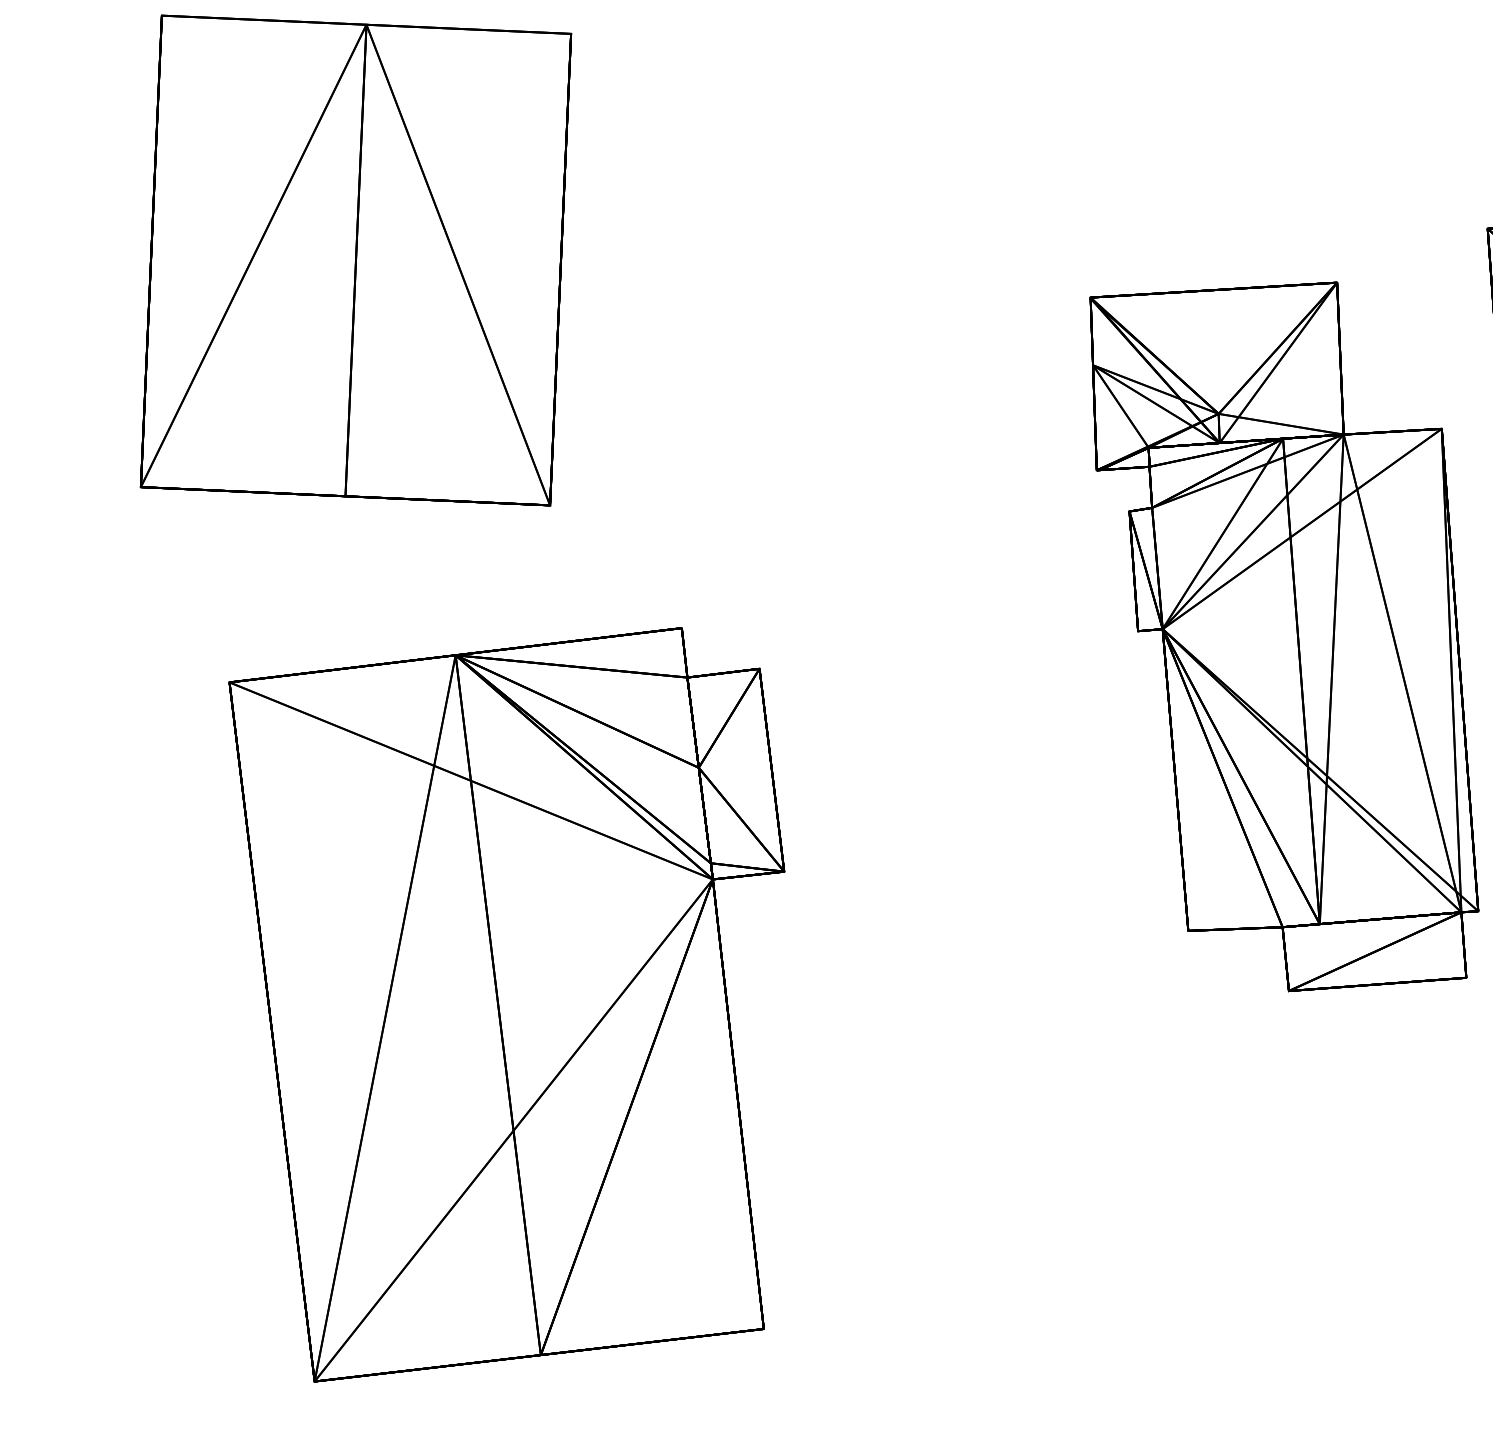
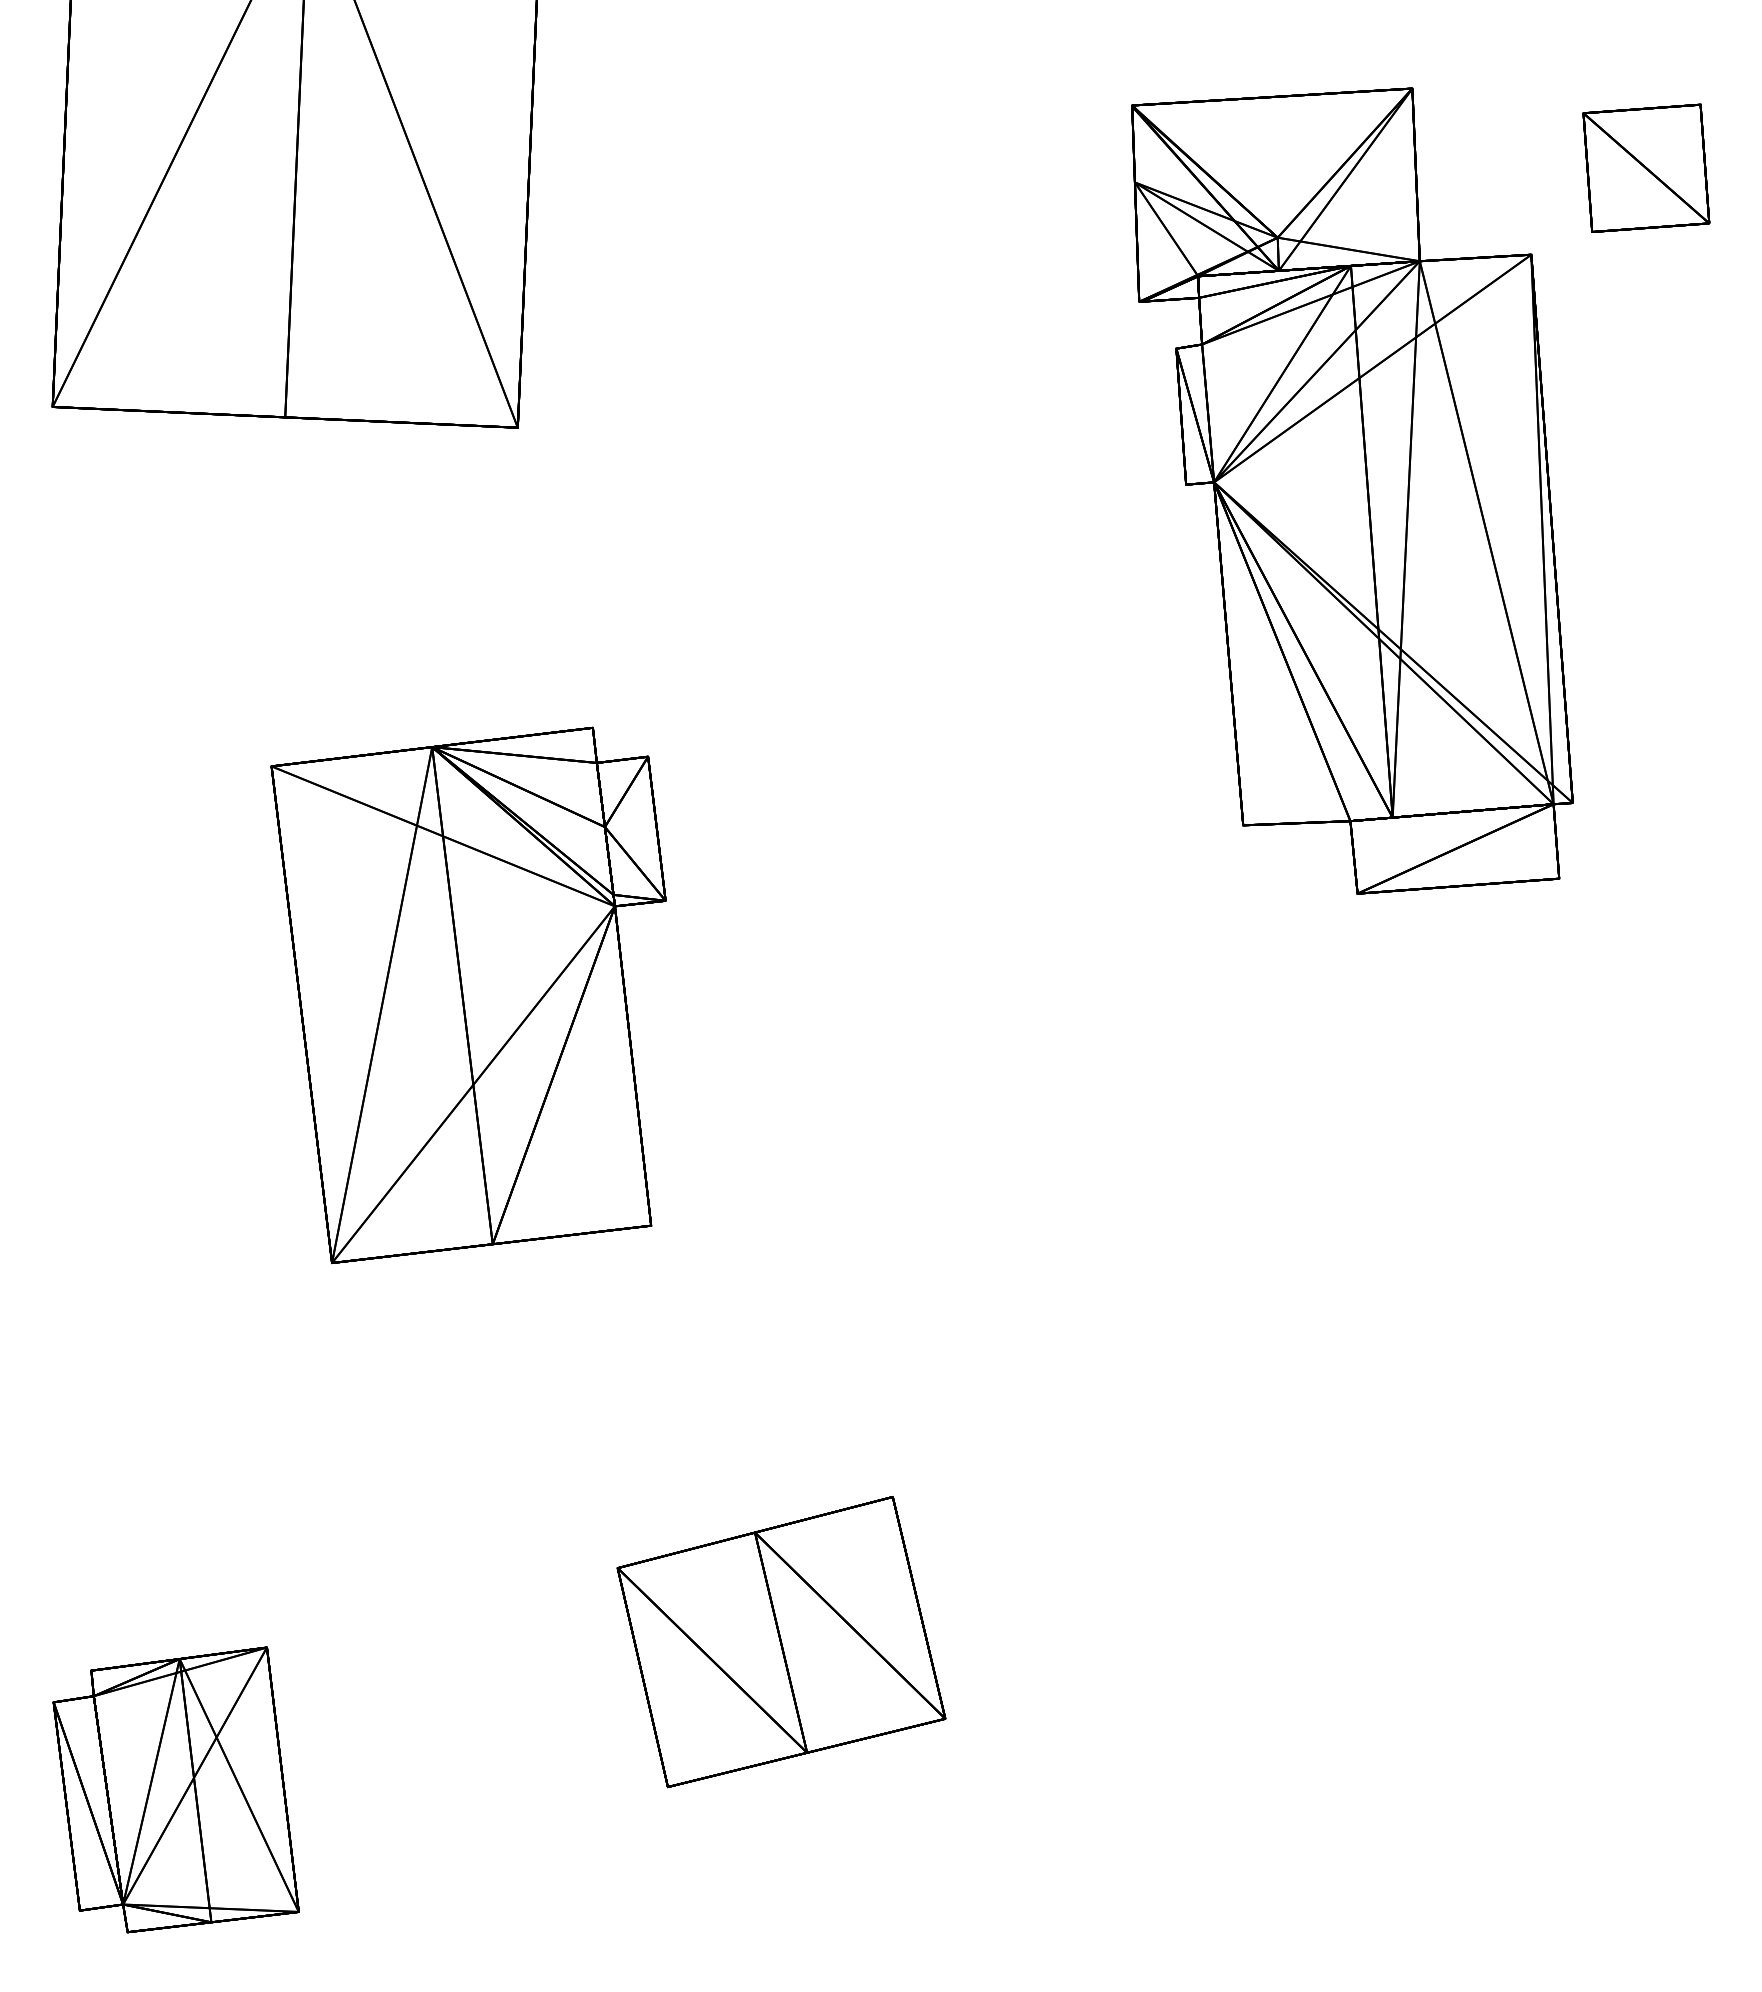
part: (1284, 636) -> (1352, 490), moved
part: (506, 1004) -> (468, 995), size x0.62

